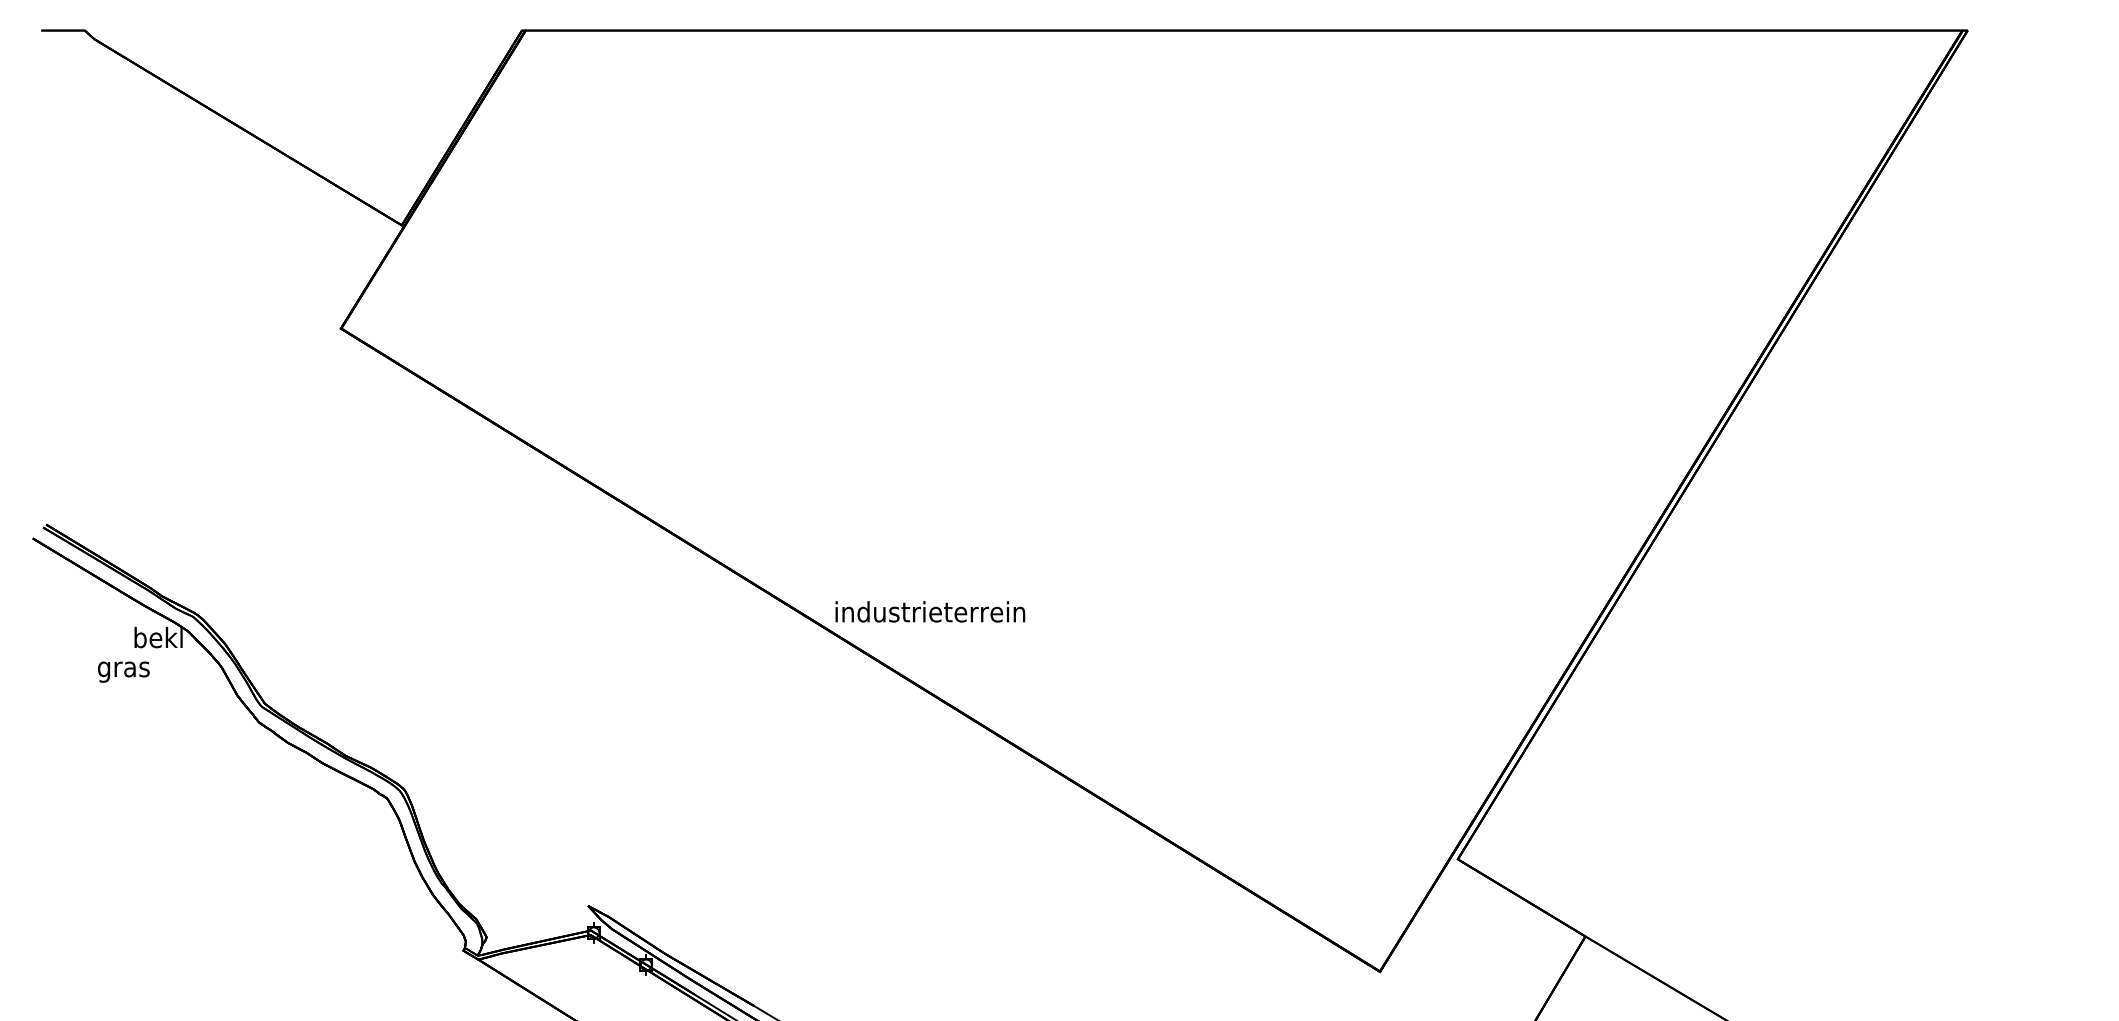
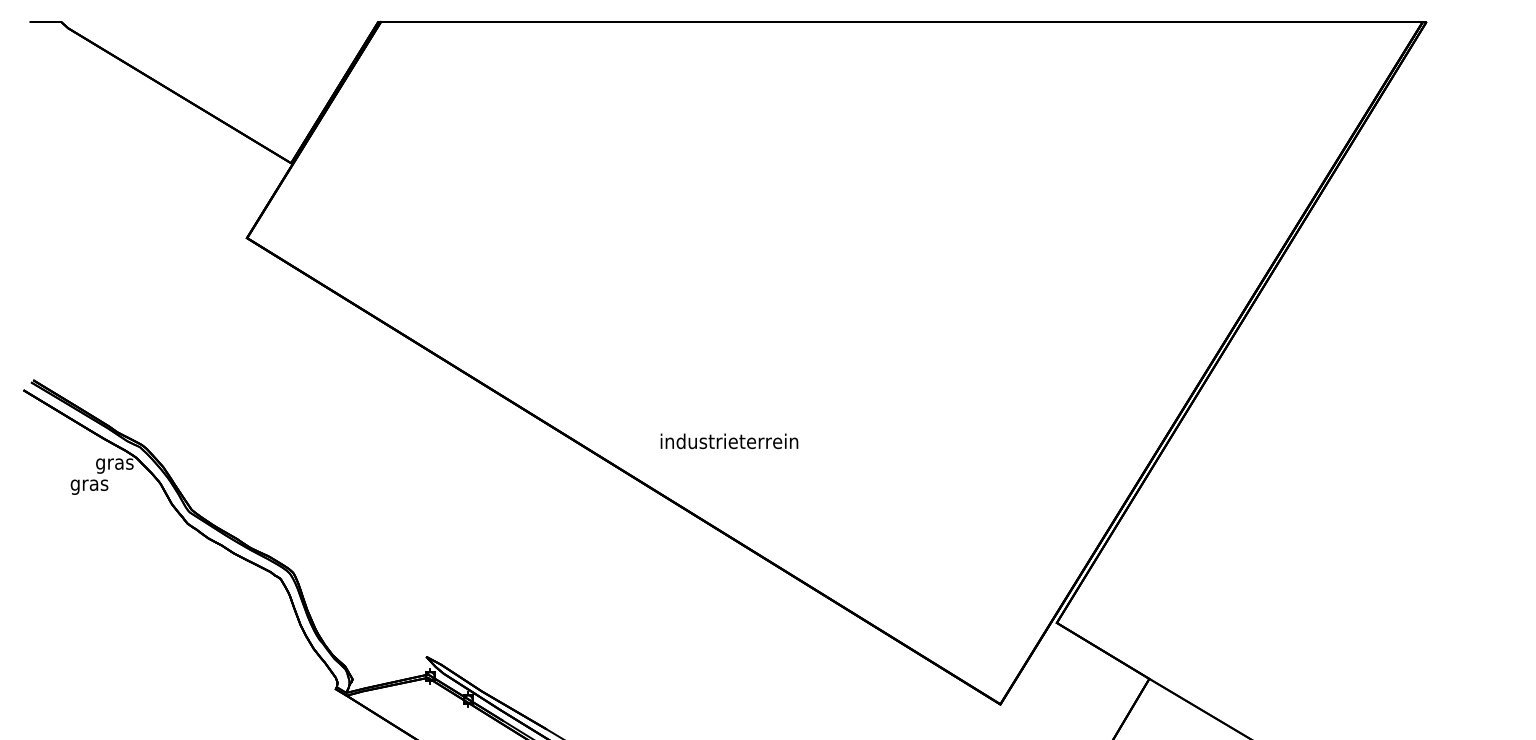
text: (930, 611) -> (729, 441), moved
text: (158, 639) -> (114, 463), bekl -> gras

